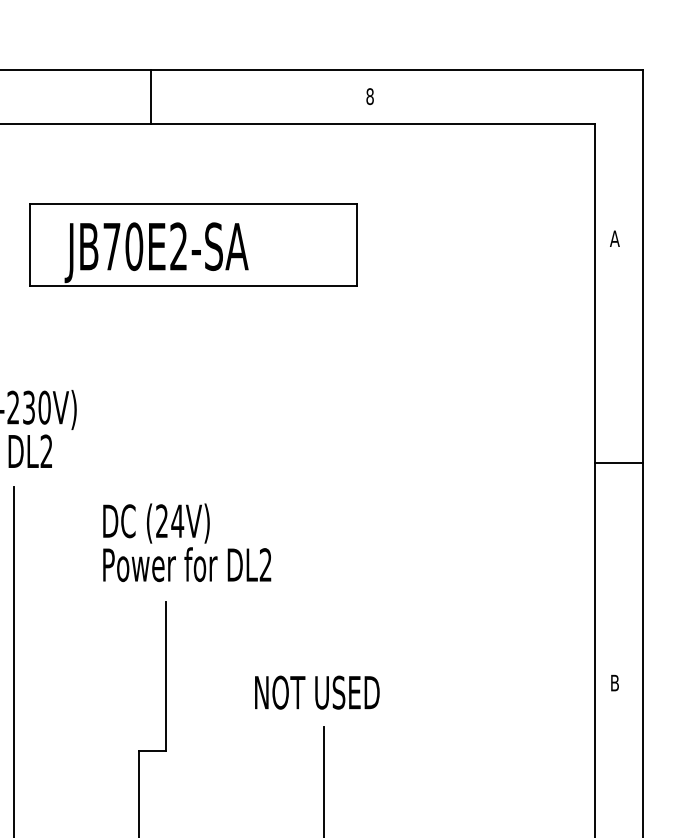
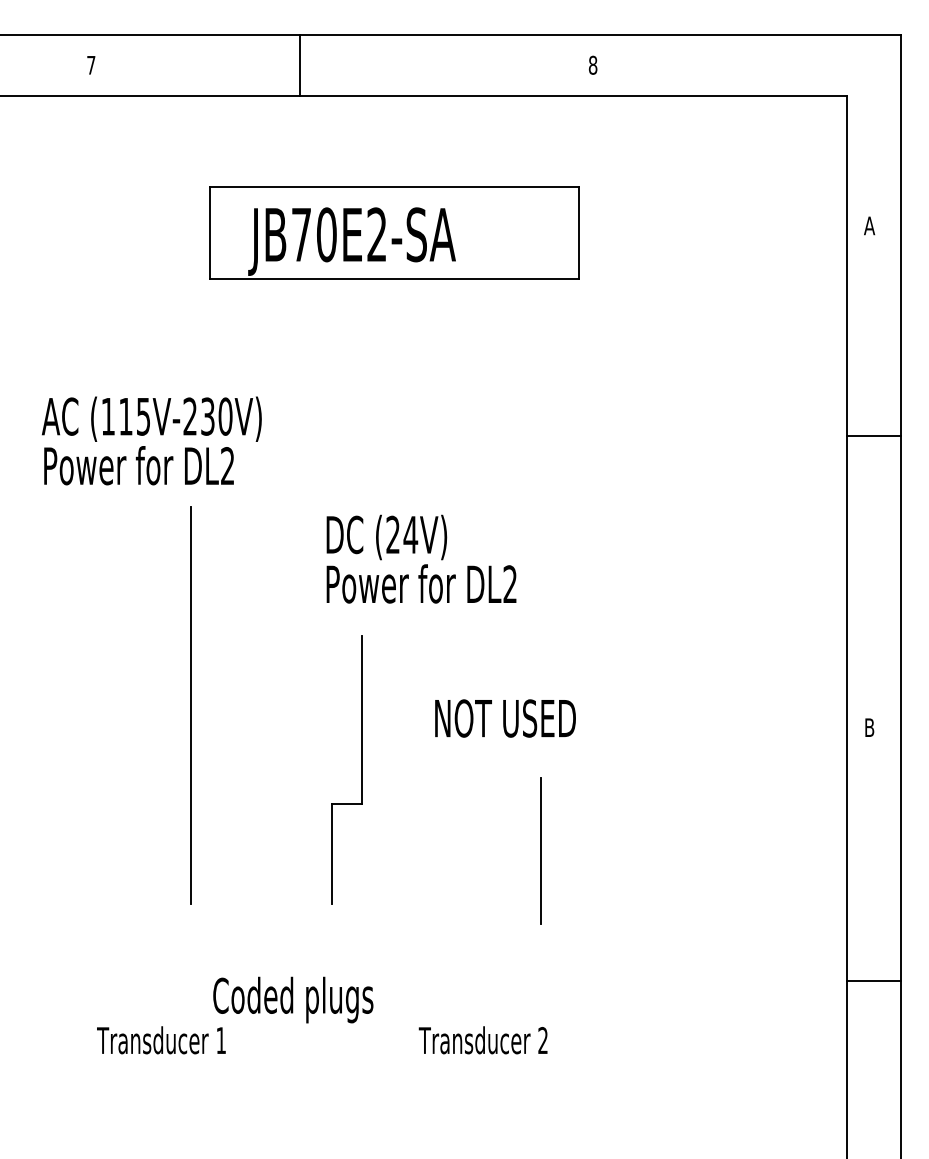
line: (150, 96) -> (300, 65), moved
line: (618, 463) -> (873, 436), moved
text: (187, 542) -> (421, 558), moved
text: (317, 692) -> (505, 718), moved

